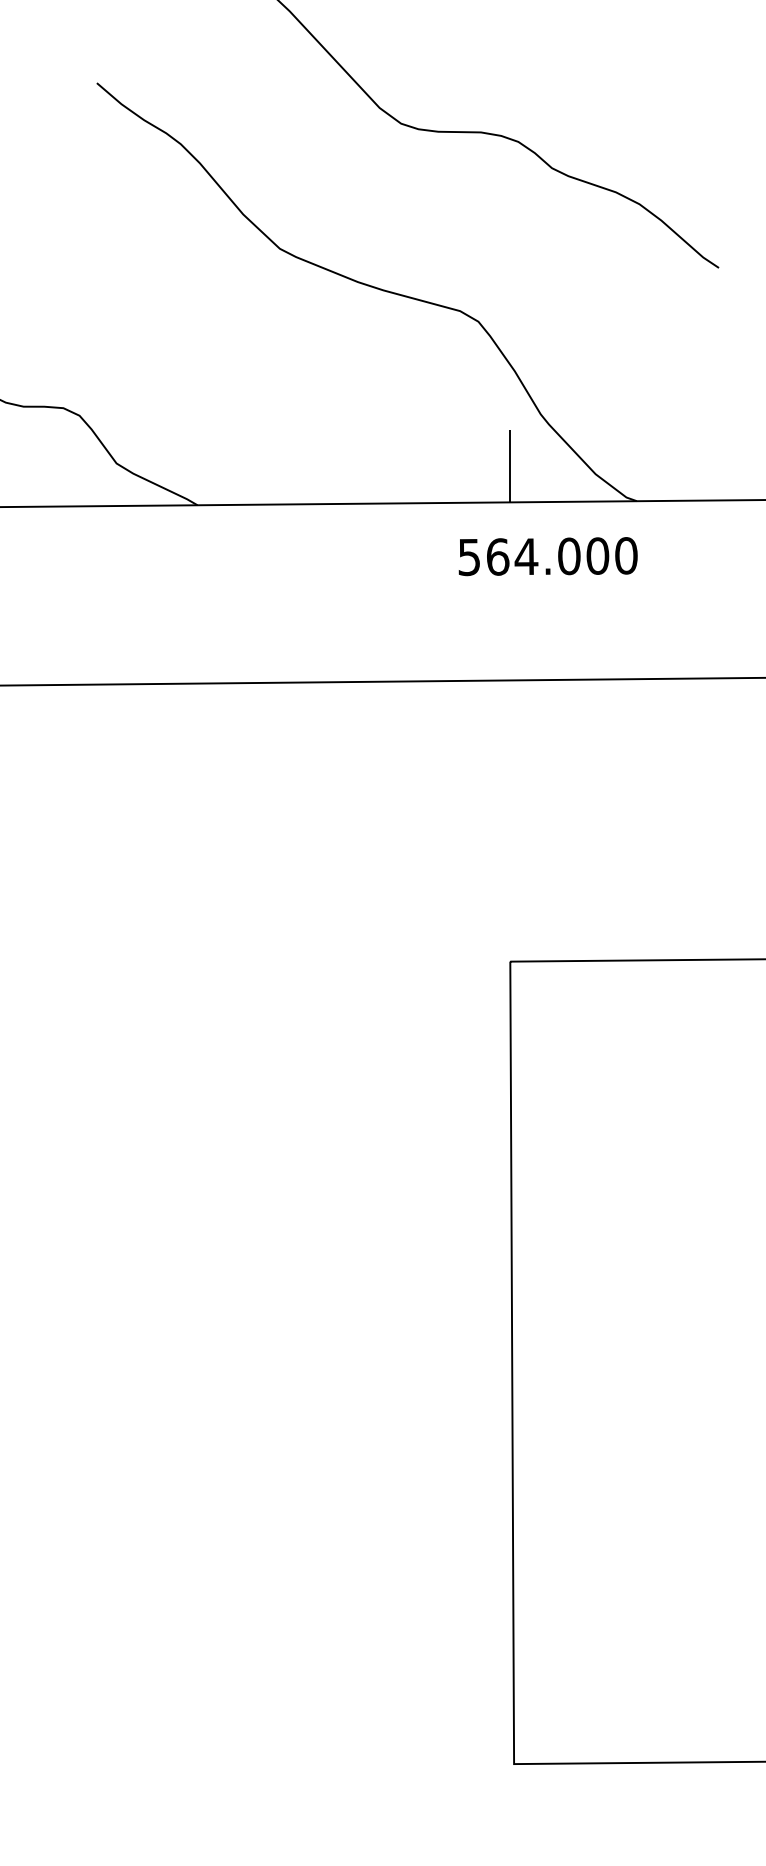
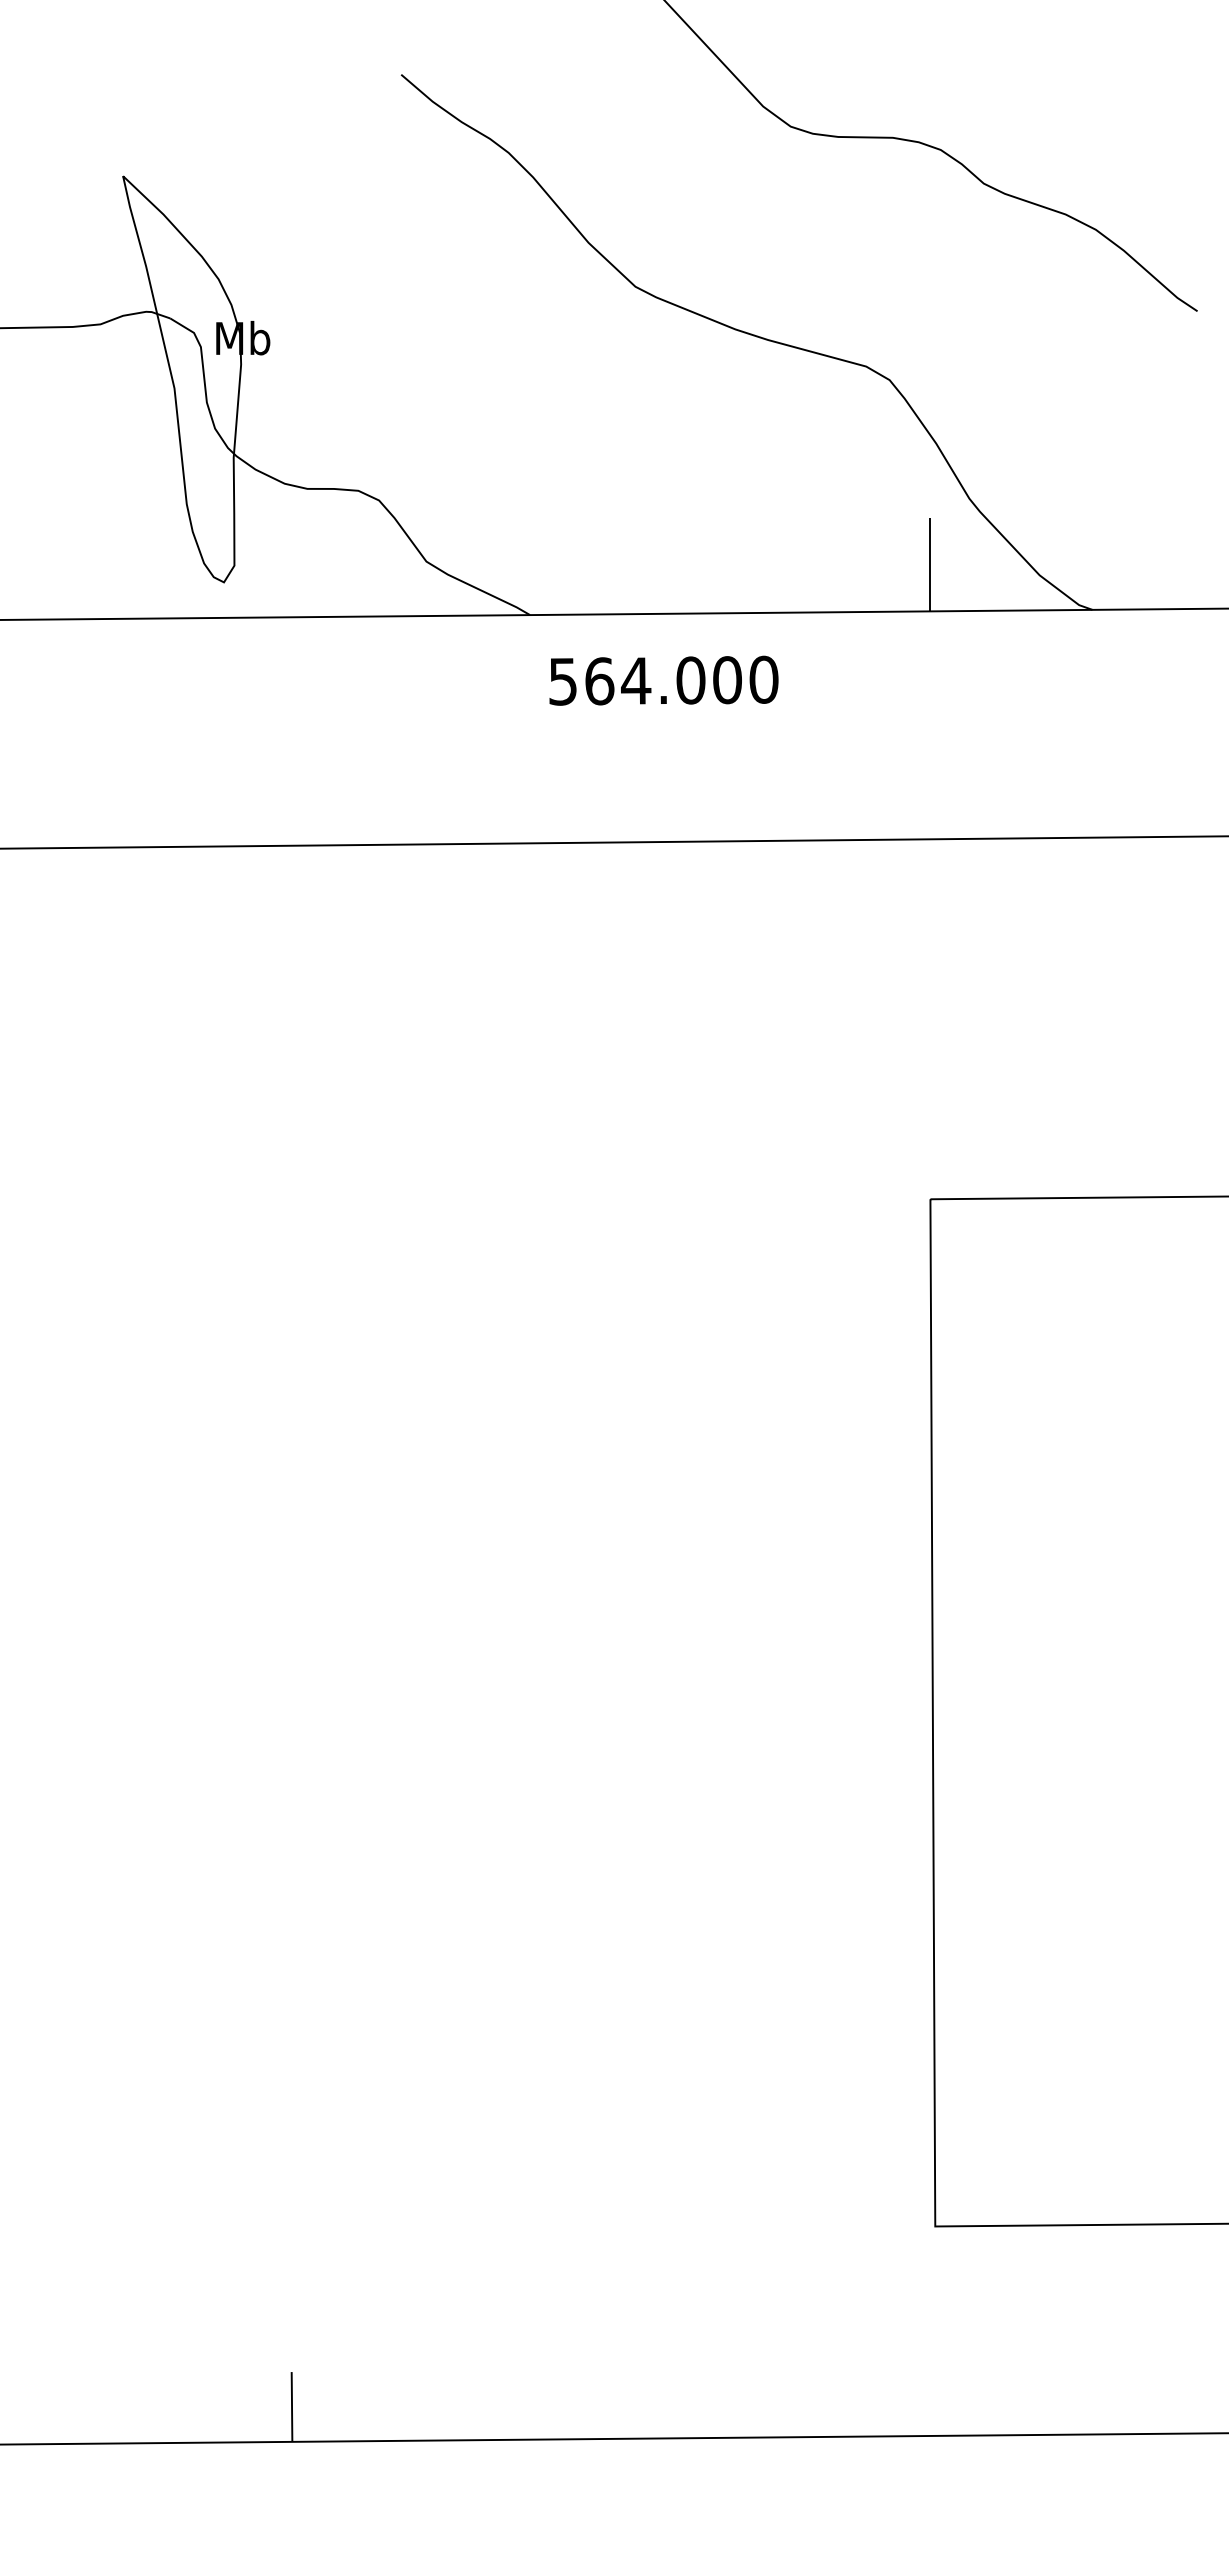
text: (547, 556) -> (663, 680), moved

